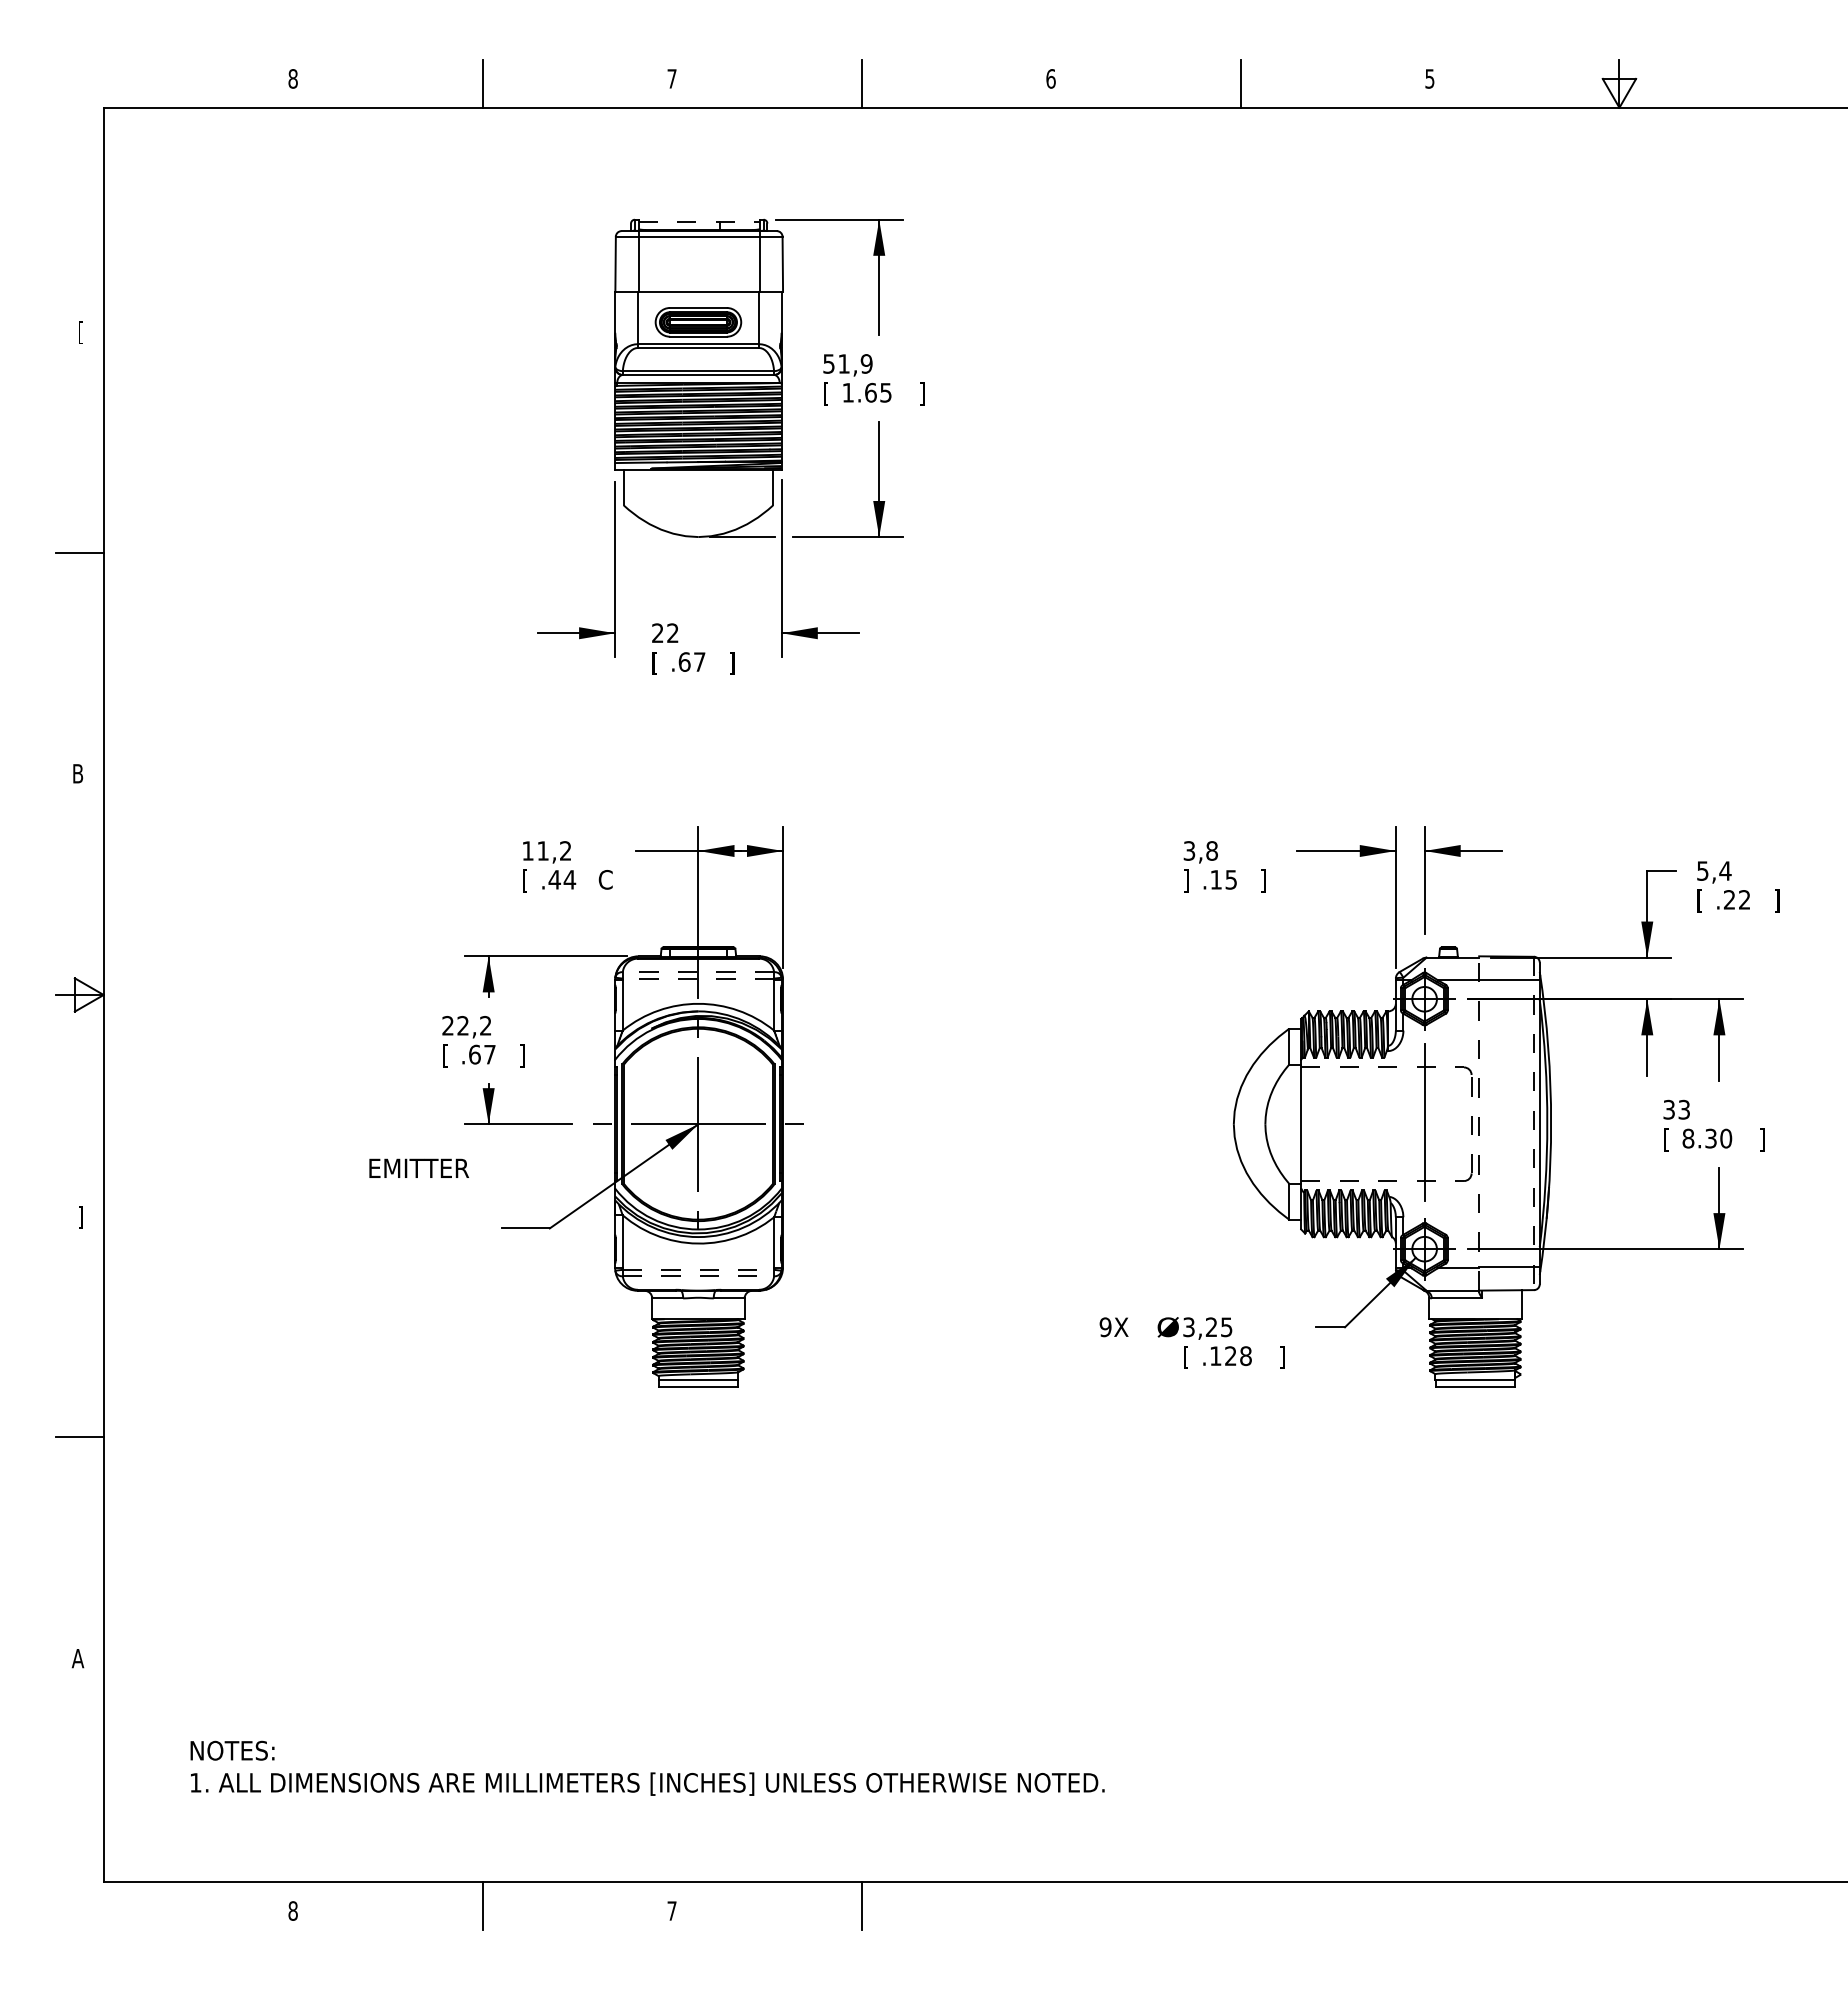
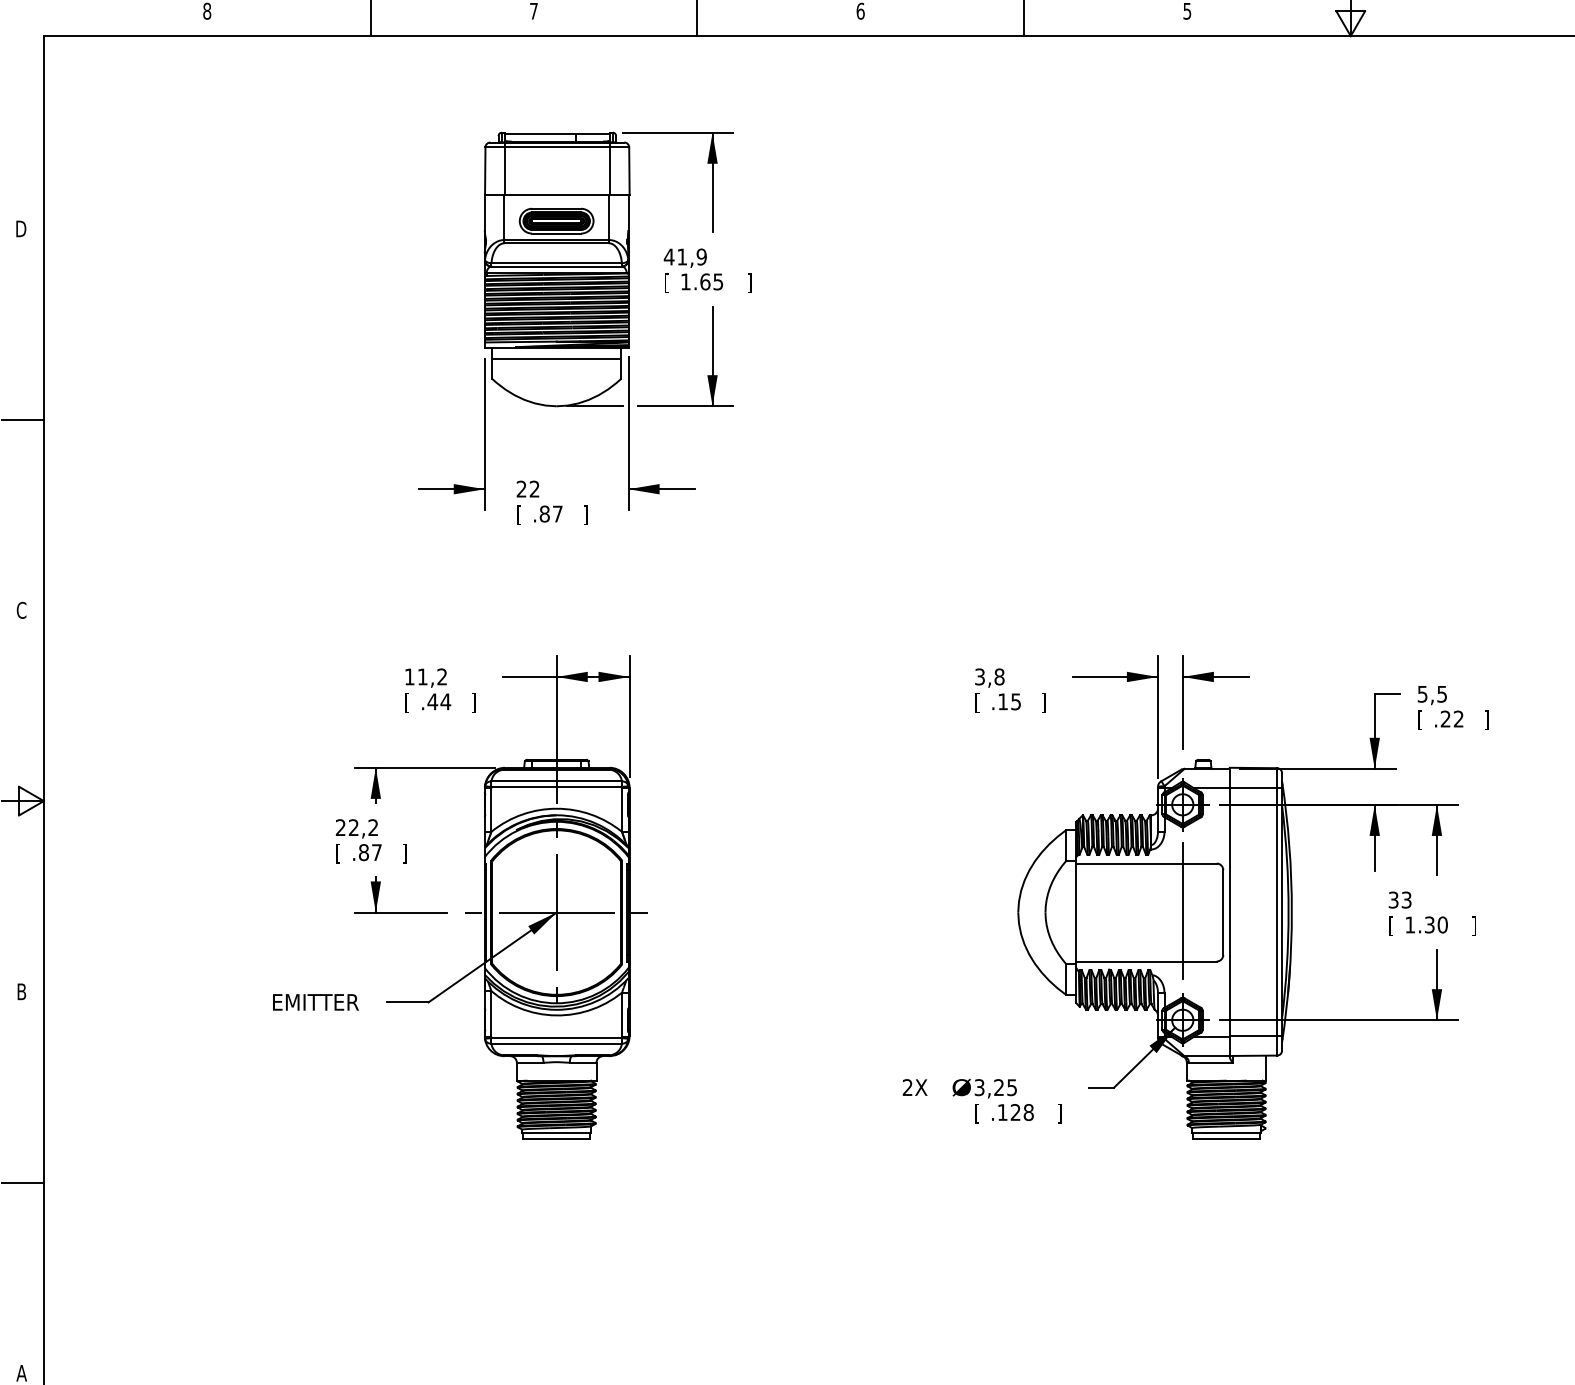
line: (699, 221) -> (557, 134), dashed -> solid
text: (77, 332) -> (21, 229), [ -> D
text: (828, 363) -> (668, 256), 51,9 -> 41,9
line: (698, 481) -> (556, 358), added
text: (684, 661) -> (544, 513), .67 -> .87
text: (77, 773) -> (21, 610), B -> C
text: (1725, 870) -> (1442, 693), 5,4 -> 5,5
text: (605, 880) -> (476, 702), C -> ]
text: (1186, 880) -> (977, 702), ] -> [
line: (698, 972) -> (556, 781), dashed -> solid
line: (698, 978) -> (556, 786), dashed -> solid
text: (474, 1054) -> (363, 852), .67 -> .87
line: (1383, 1067) -> (1147, 863), dashed -> solid
line: (1471, 1123) -> (1223, 911), dashed -> solid
line: (1479, 1123) -> (1230, 911), dashed -> solid
line: (1534, 1123) -> (1277, 911), dashed -> solid
text: (1688, 1138) -> (1410, 924), 8.30 -> 1.30
text: (418, 1167) -> (315, 1001), moved
line: (1383, 1181) -> (1147, 961), dashed -> solid
text: (78, 1217) -> (22, 992), ] -> B
line: (698, 1269) -> (556, 1037), dashed -> solid
line: (698, 1276) -> (556, 1043), dashed -> solid
text: (1105, 1327) -> (907, 1087), 9X -> 2X

